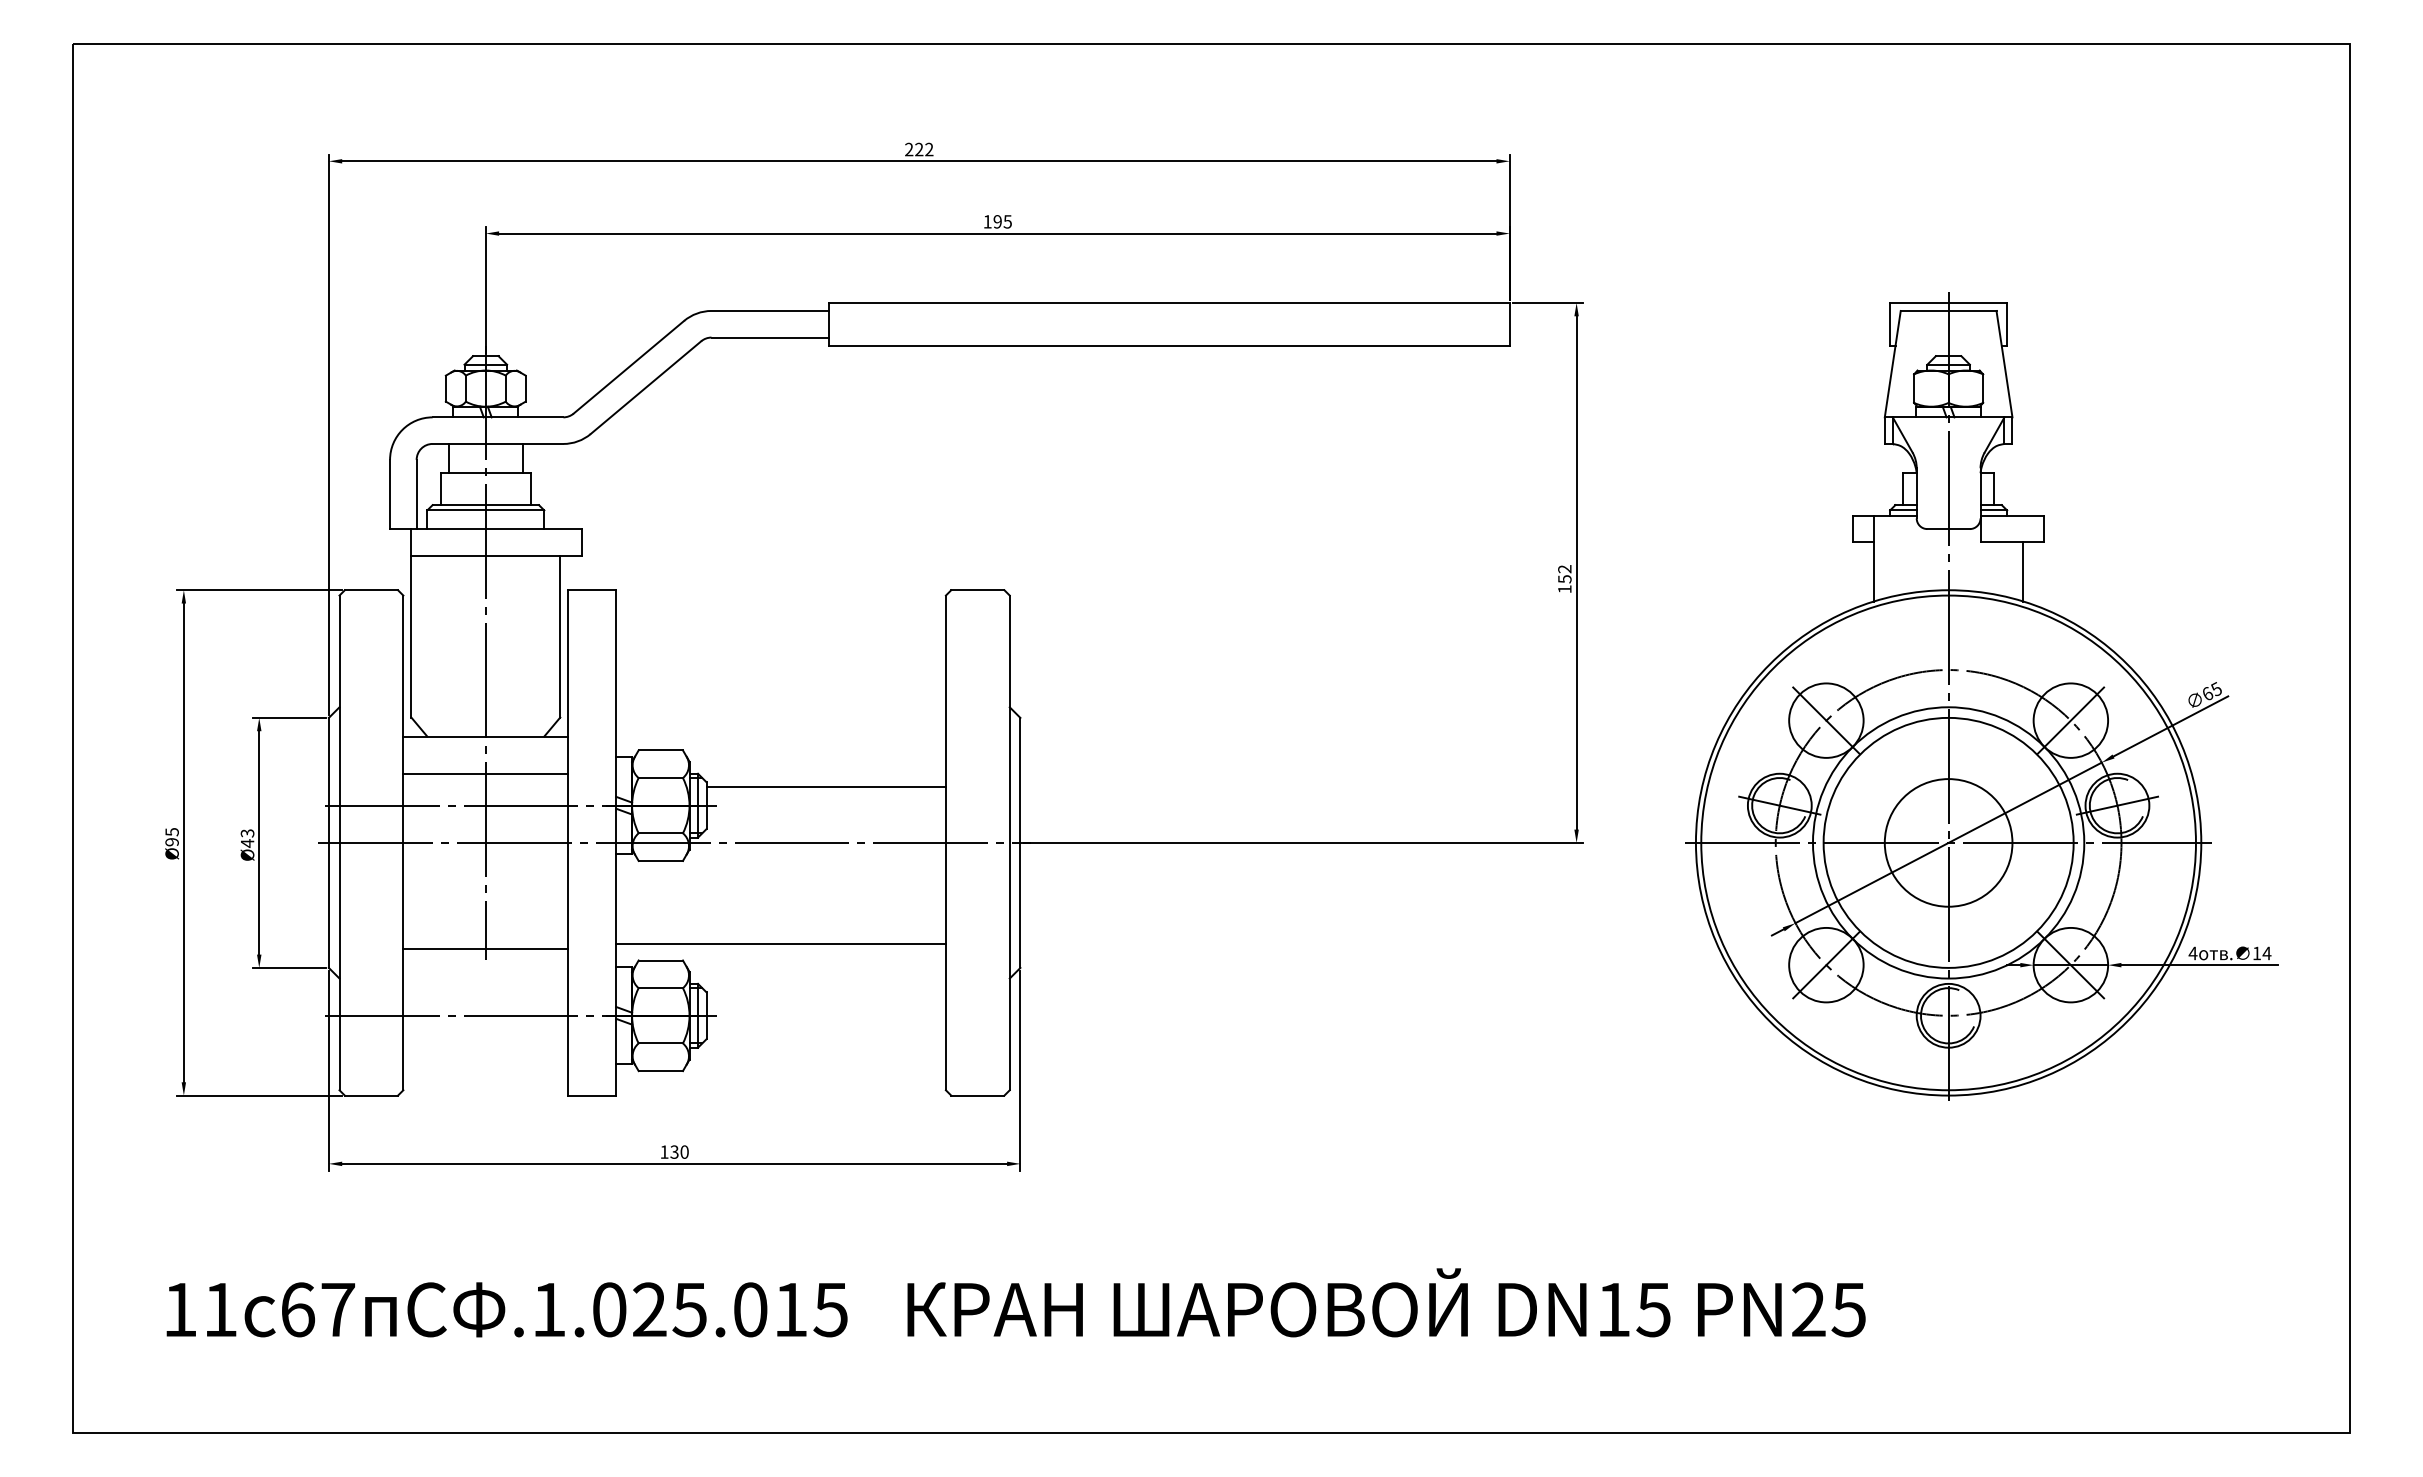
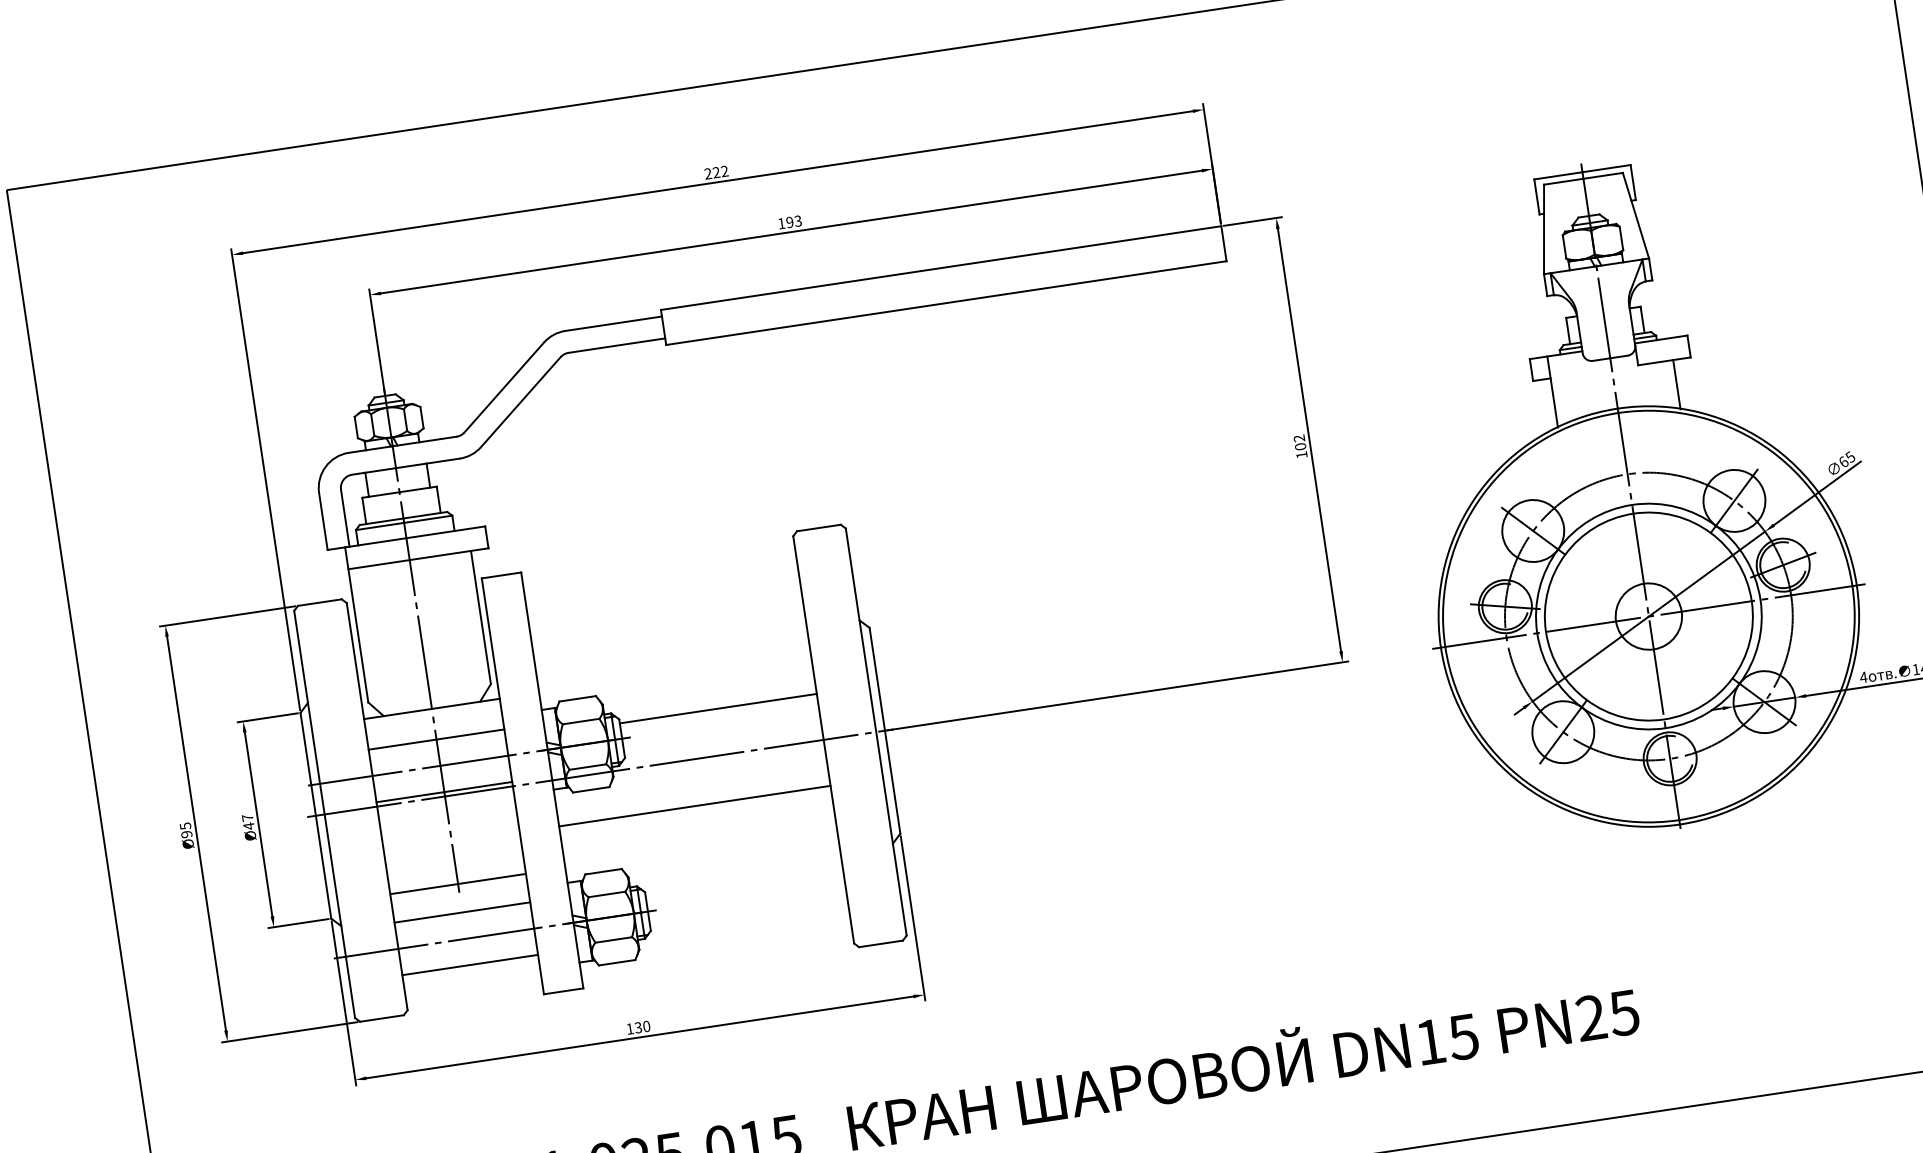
text: (1007, 221) -> (797, 220), 195 -> 193
text: (1564, 579) -> (1300, 447), 152 -> 102
text: (247, 833) -> (247, 818), Ø43 -> Ø47
line: (485, 837) -> (444, 792), added
circle: (1948, 842) -> (1648, 616), size x0.62
line: (780, 943) -> (694, 805), moved
line: (485, 983) -> (462, 912), added
line: (485, 1047) -> (469, 964), added

